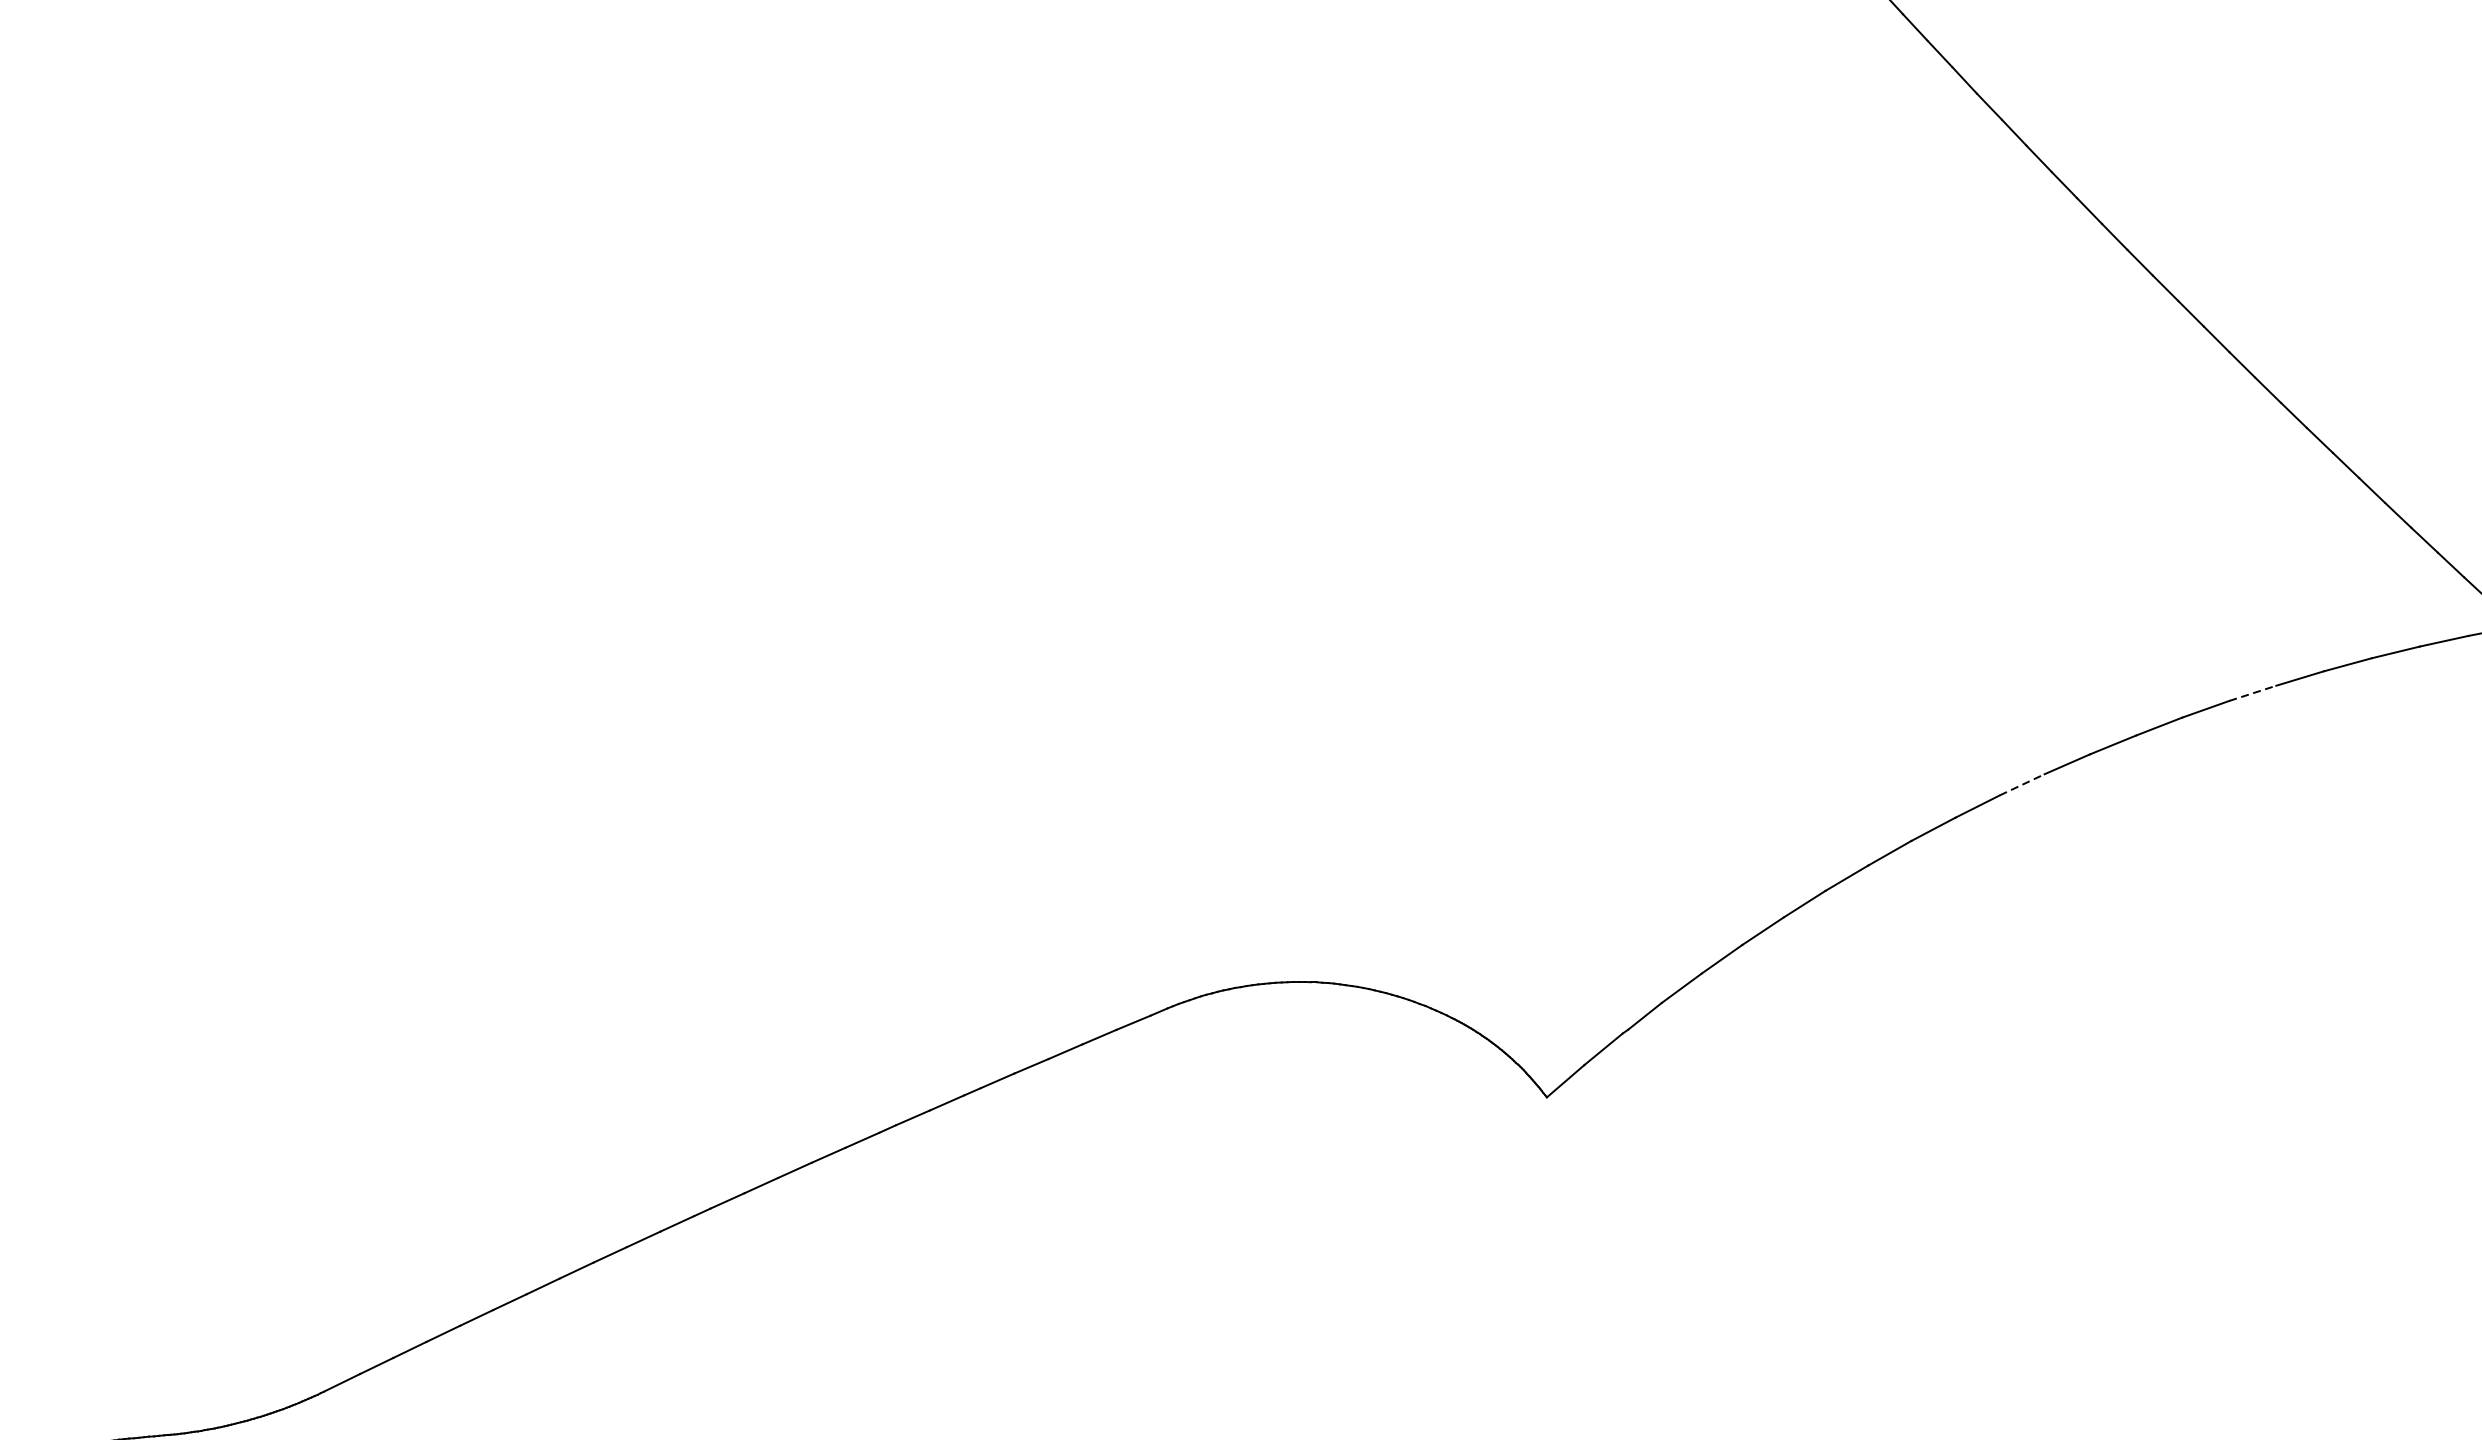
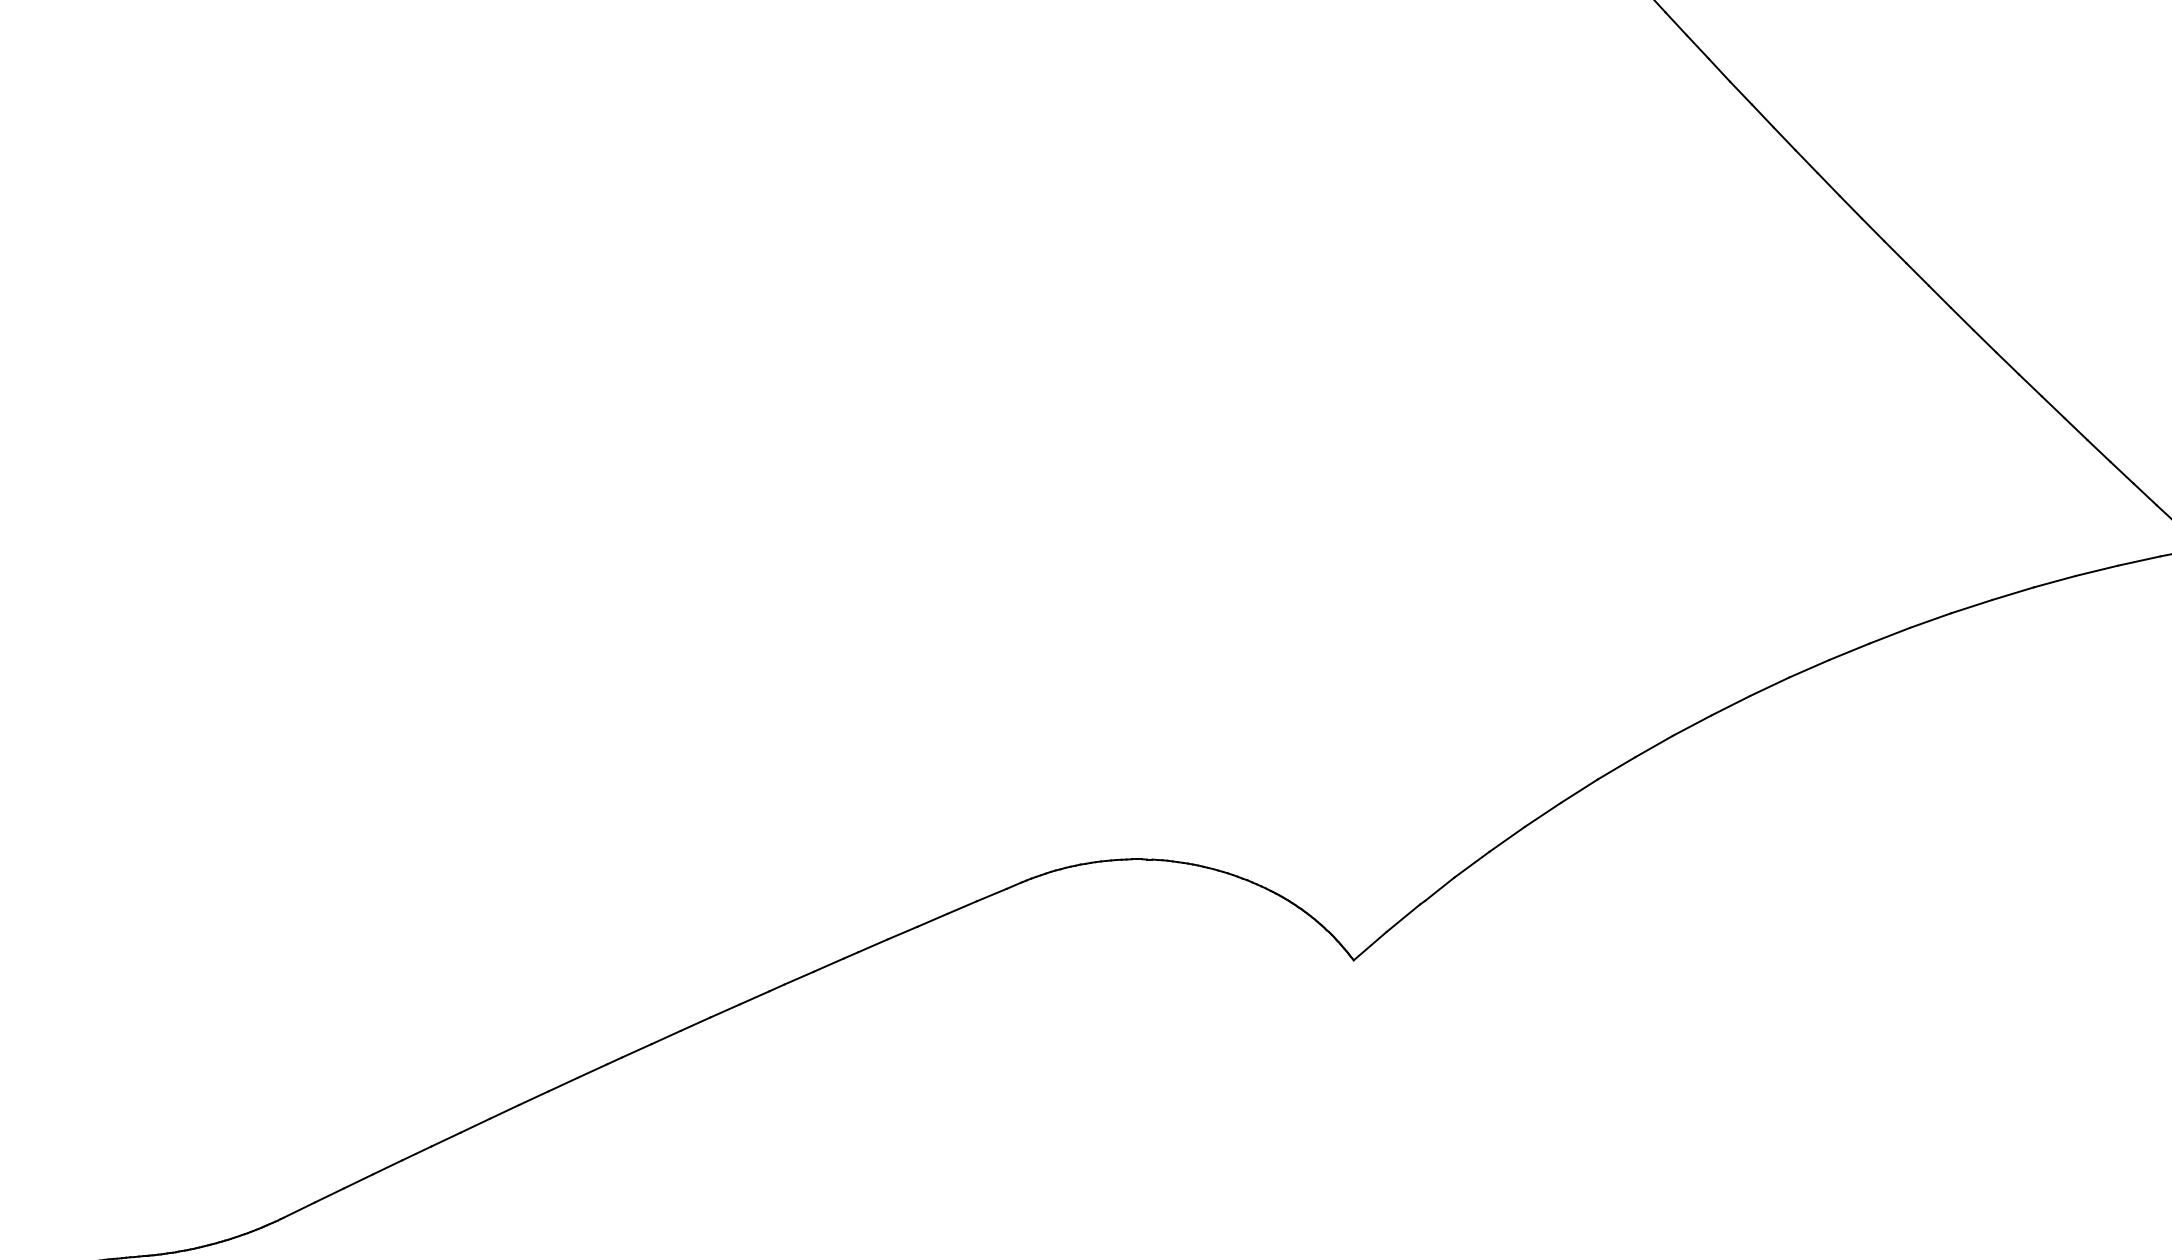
line: (2252, 693) -> (1971, 606), dashed -> solid
line: (2021, 784) -> (1769, 686), dashed -> solid

